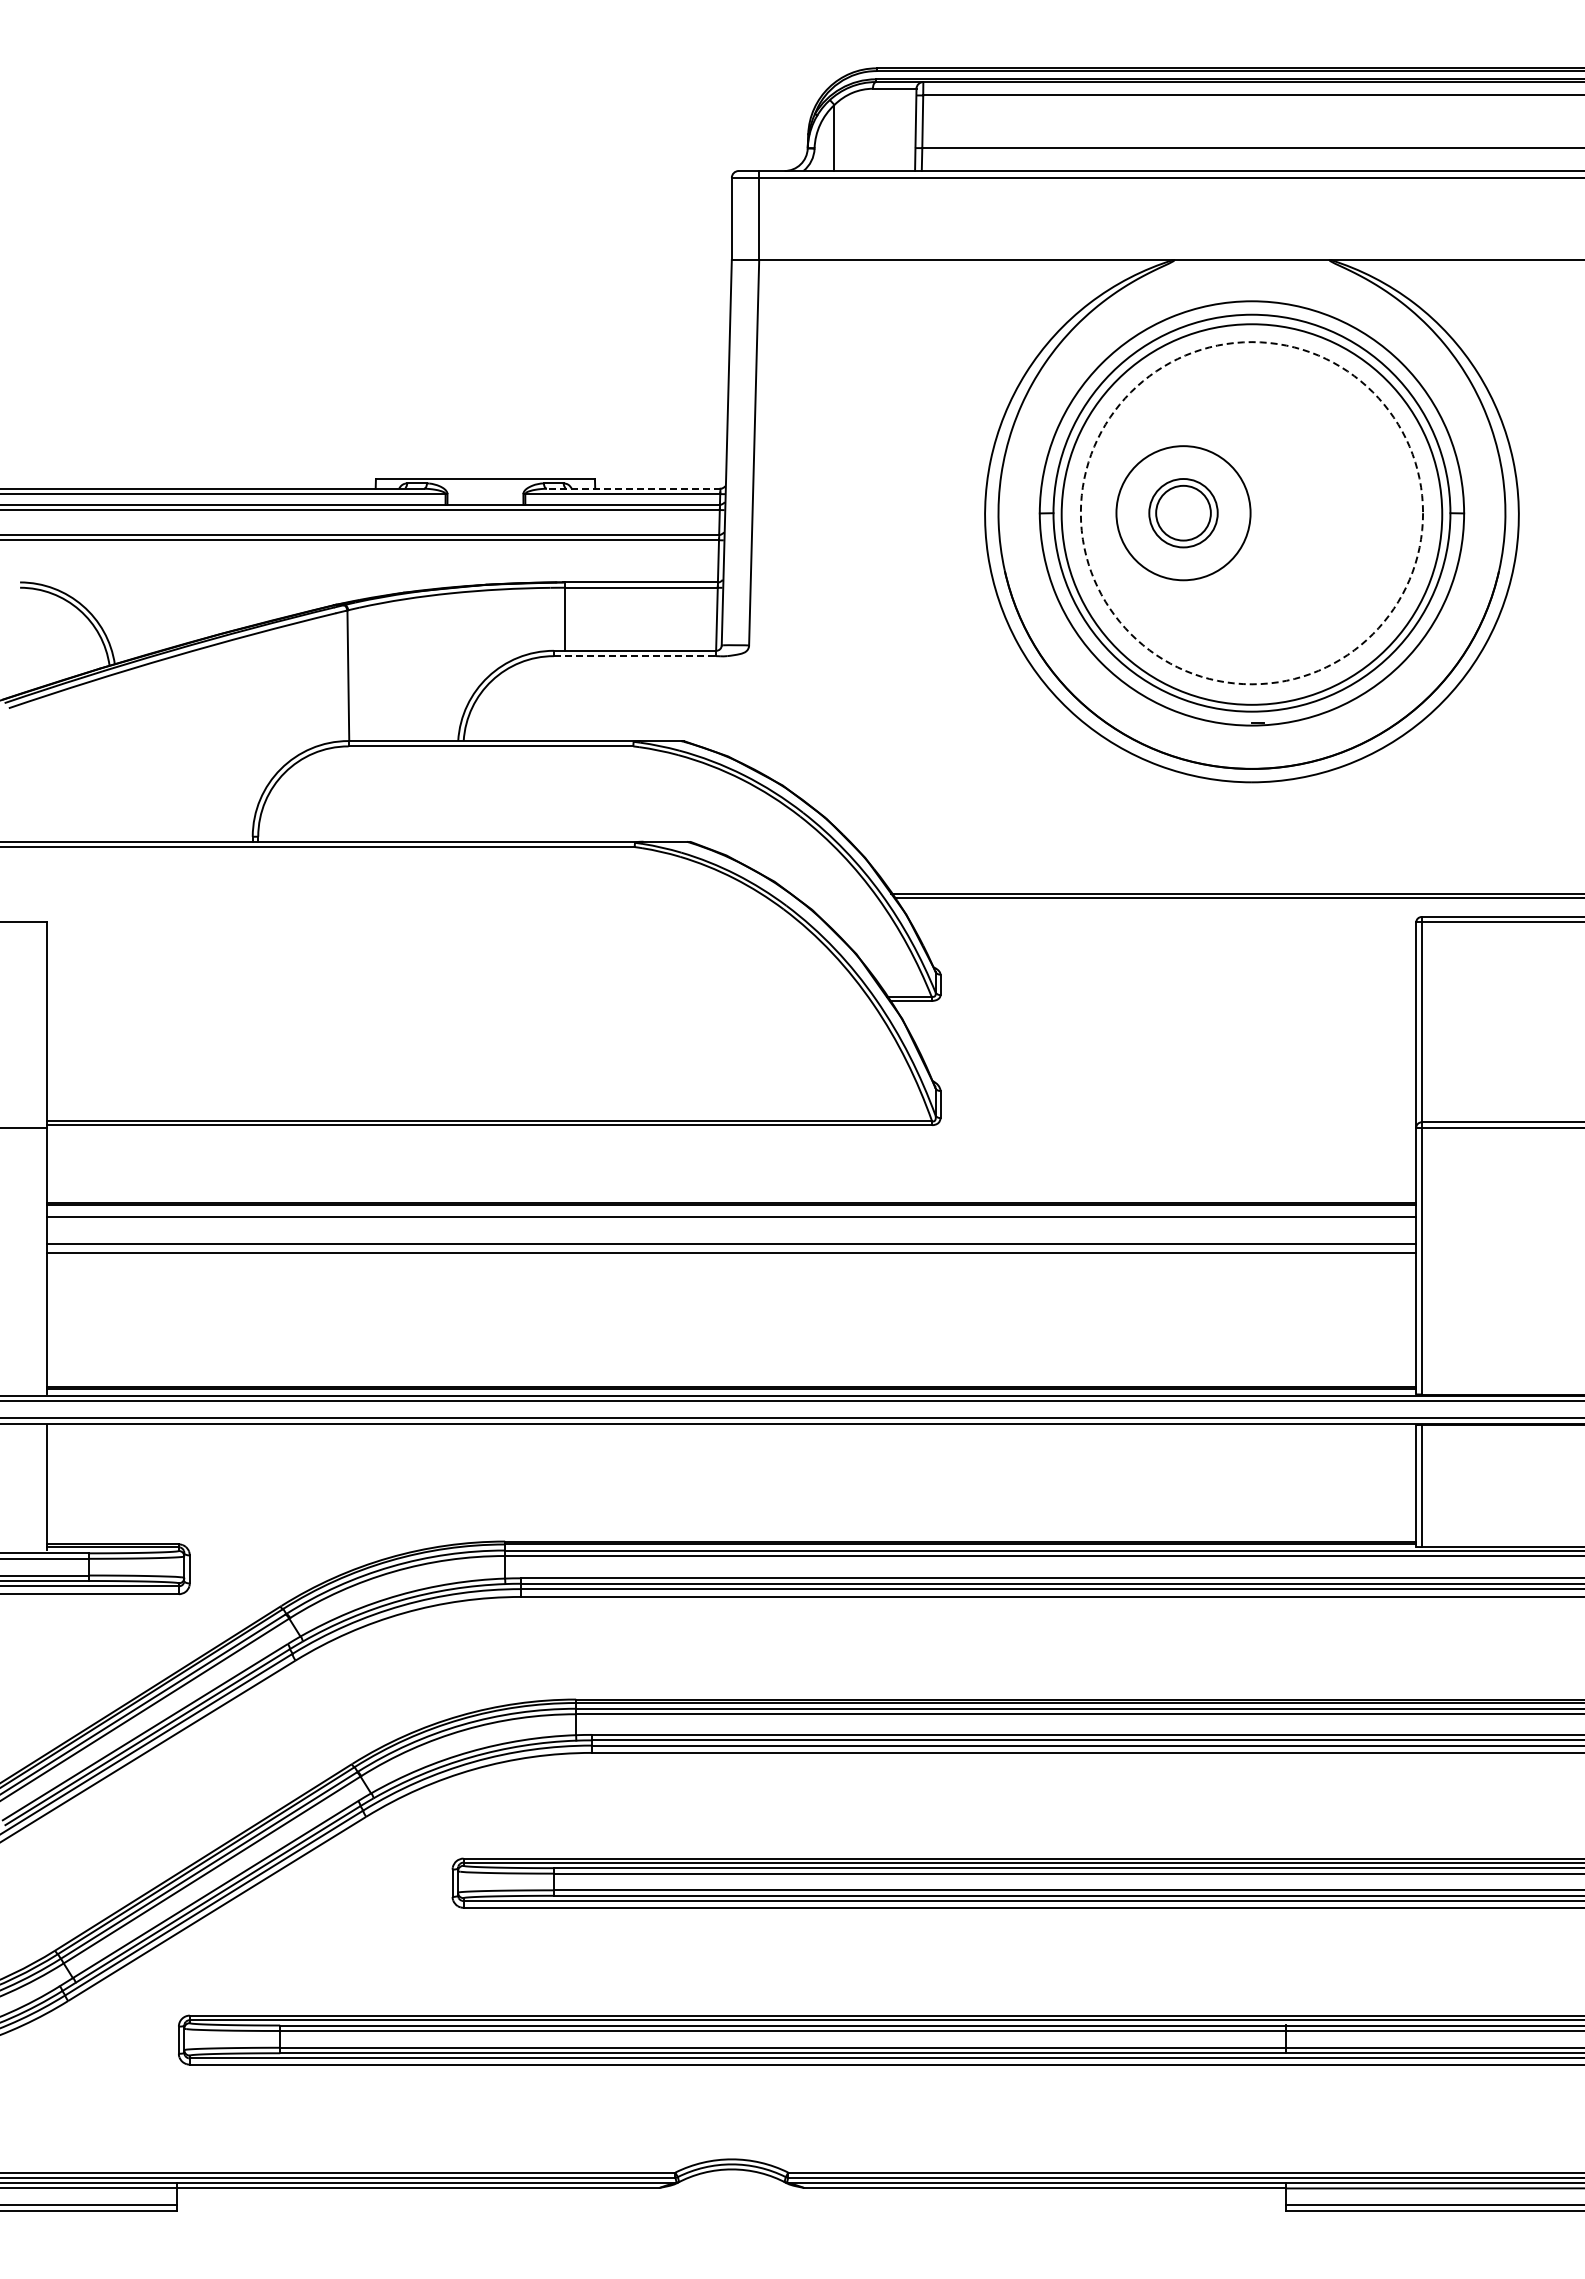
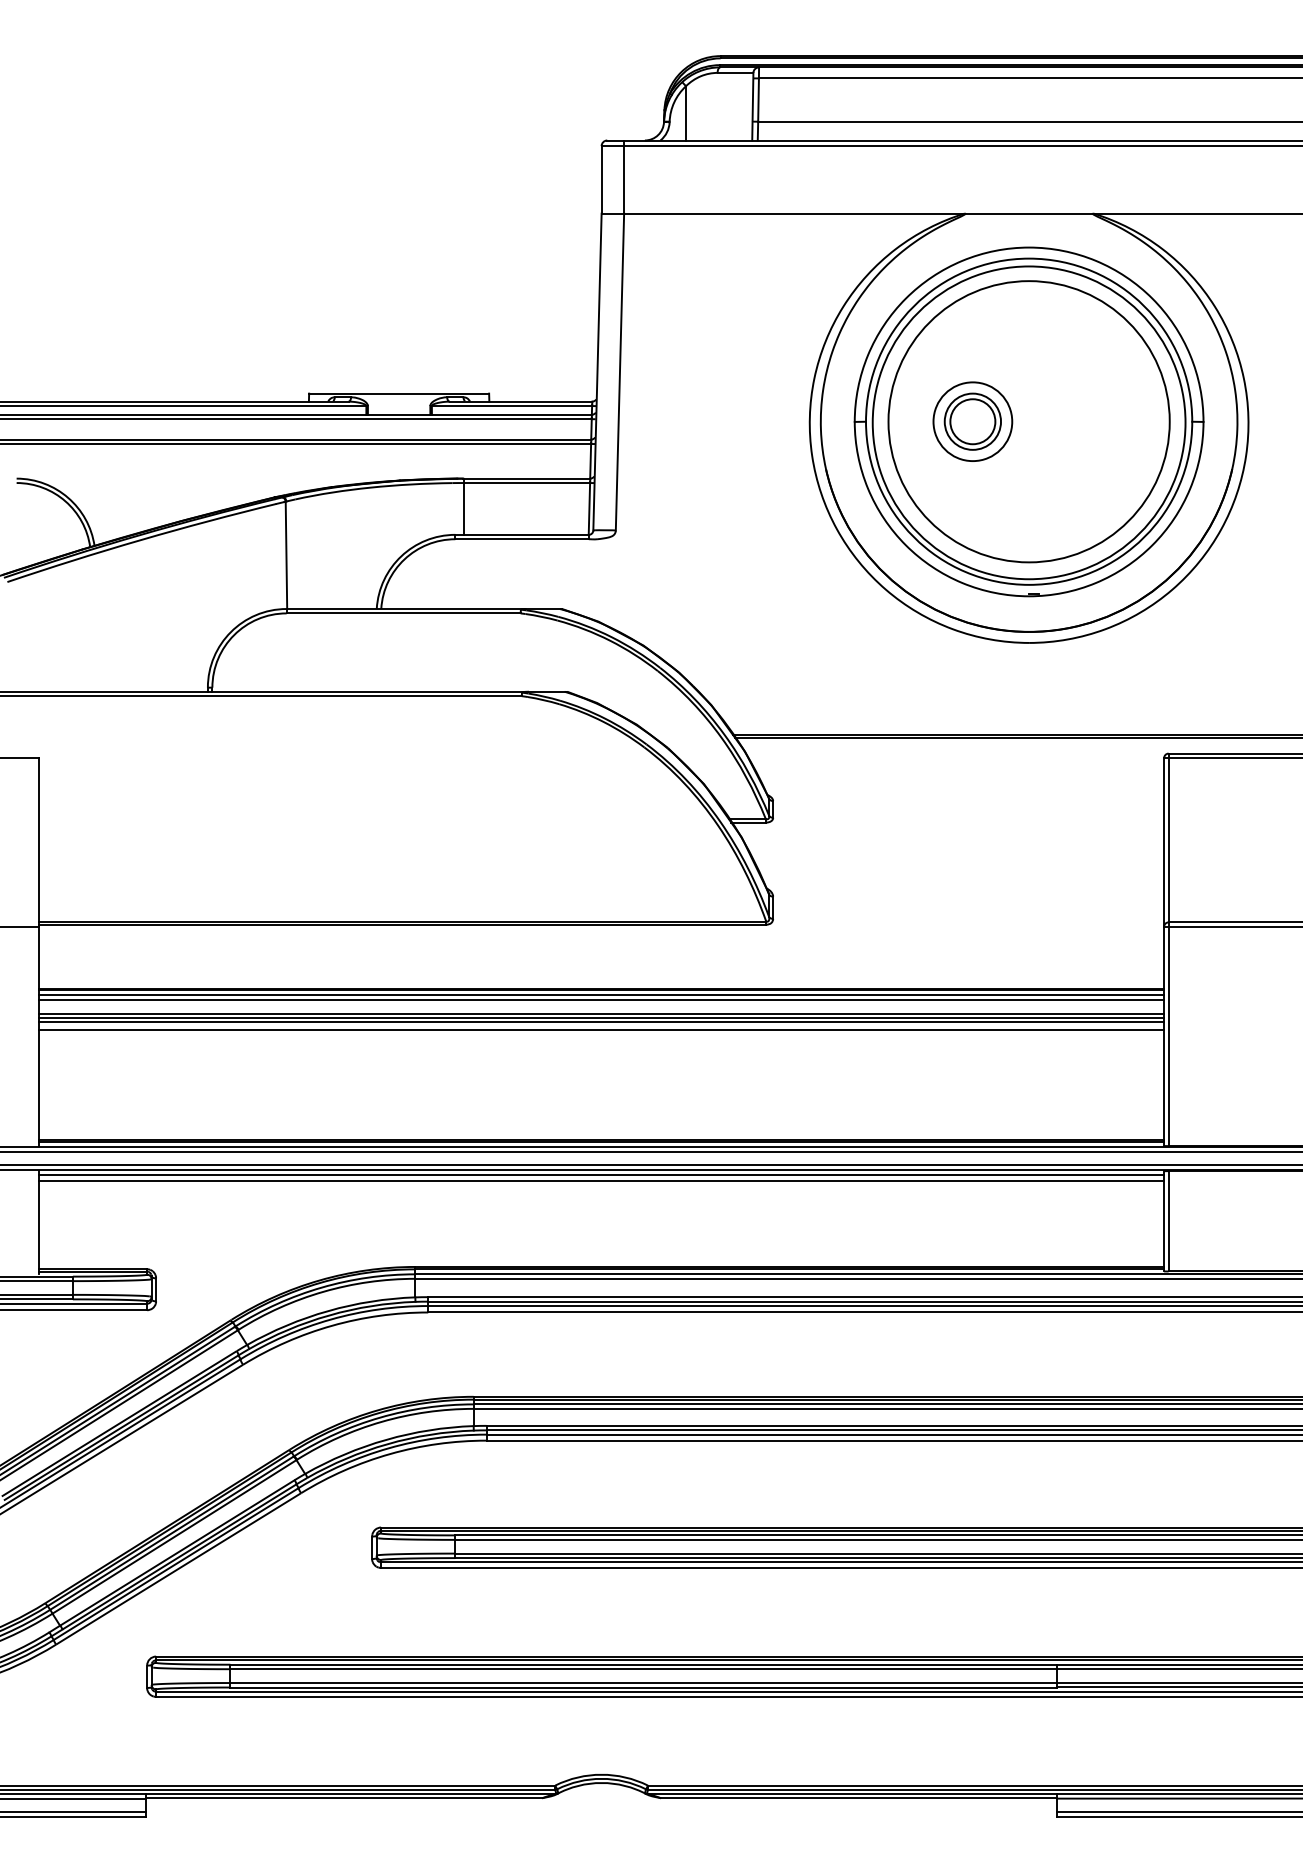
line: (633, 488) -> (520, 401), dashed -> solid
circle: (1183, 513) -> (972, 421), size x0.71
circle: (1251, 513) -> (1028, 421), dashed -> solid
line: (635, 656) -> (522, 539), dashed -> solid
line: (731, 1211) -> (601, 995), added
line: (731, 1233) -> (601, 1013), added
line: (731, 1238) -> (601, 1017), added
line: (731, 1429) -> (601, 1174), added
line: (731, 1437) -> (601, 1181), added

